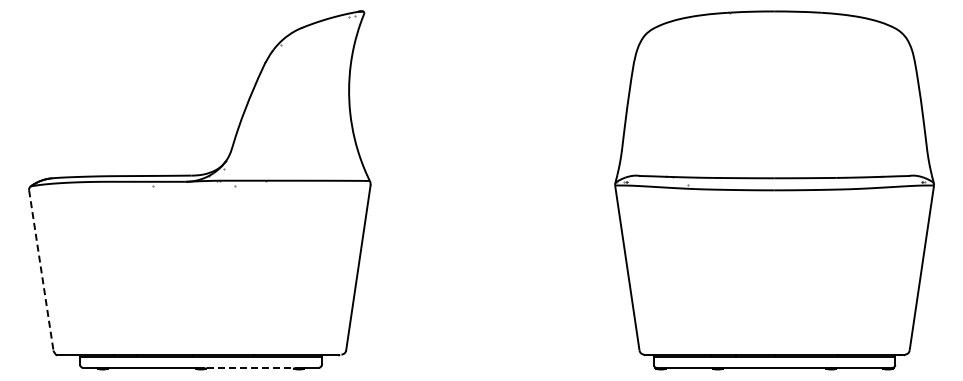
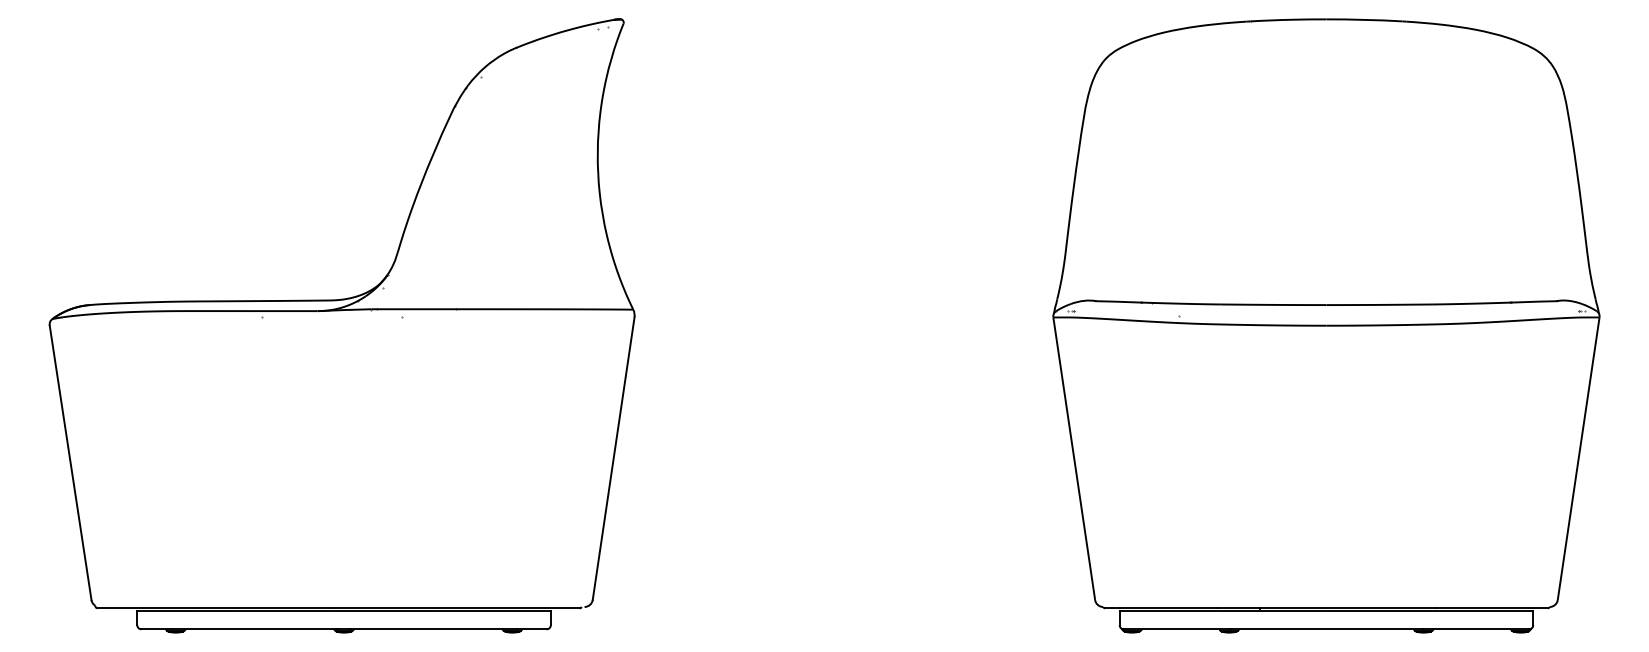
line: (41, 270) -> (70, 463), dashed -> solid
line: (253, 367) -> (434, 629), dashed -> solid

